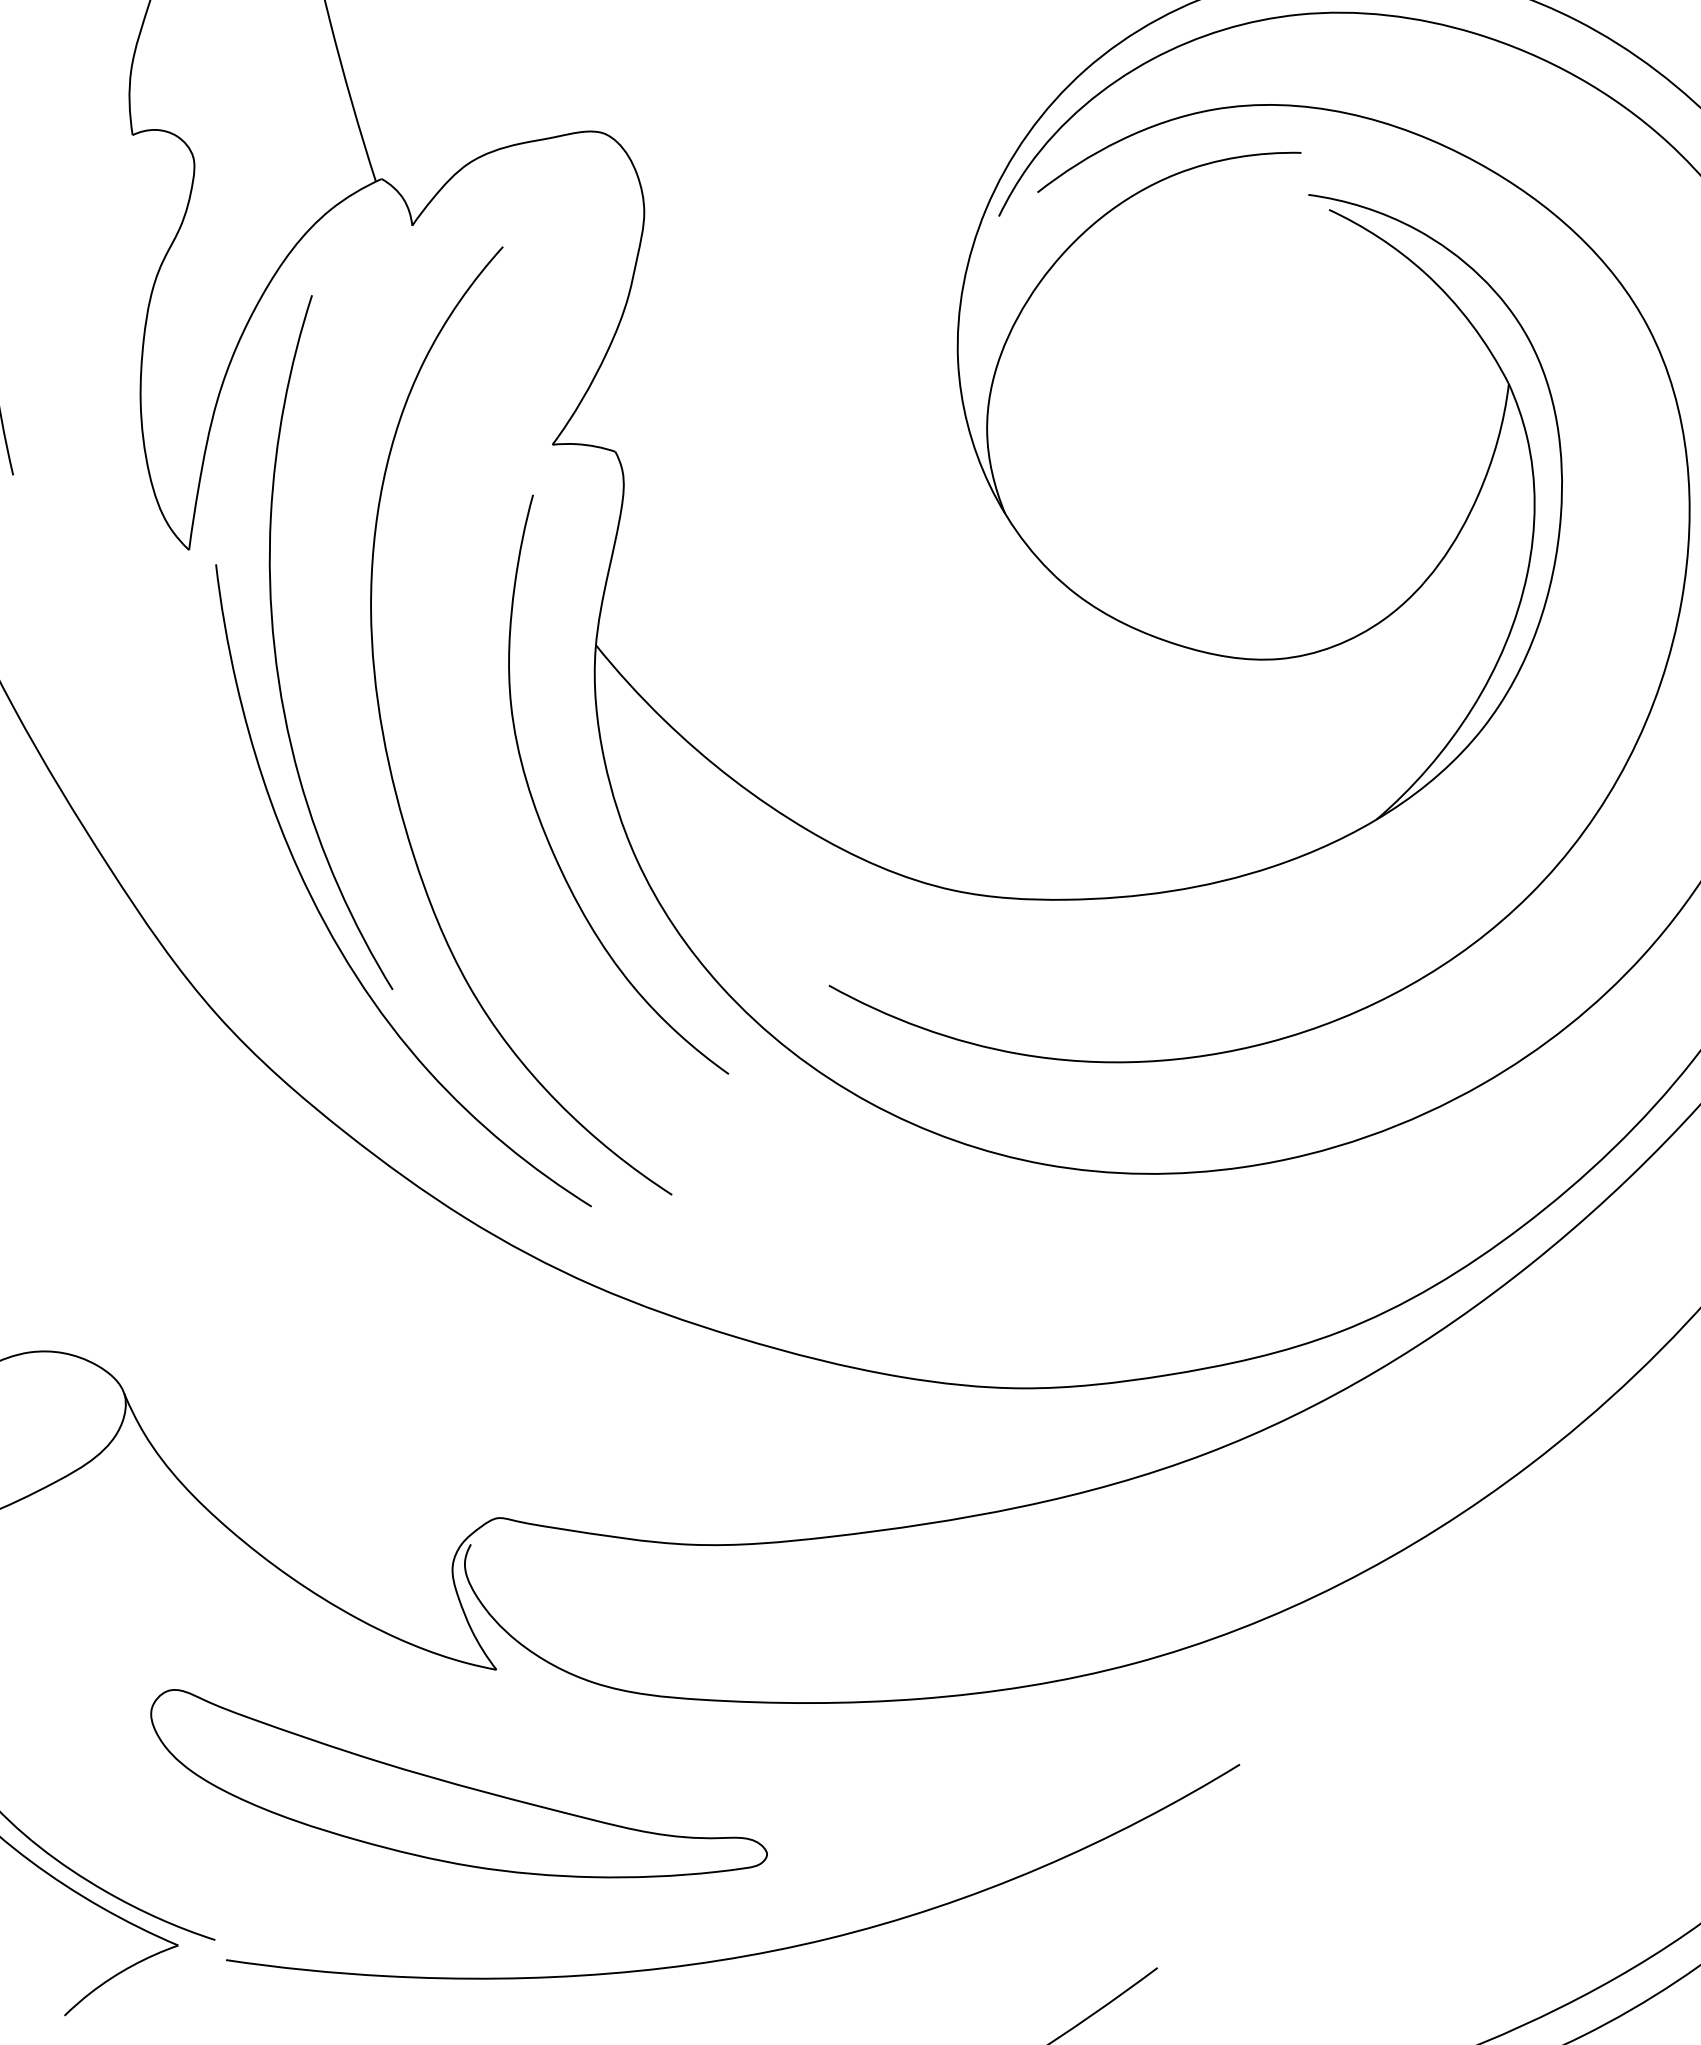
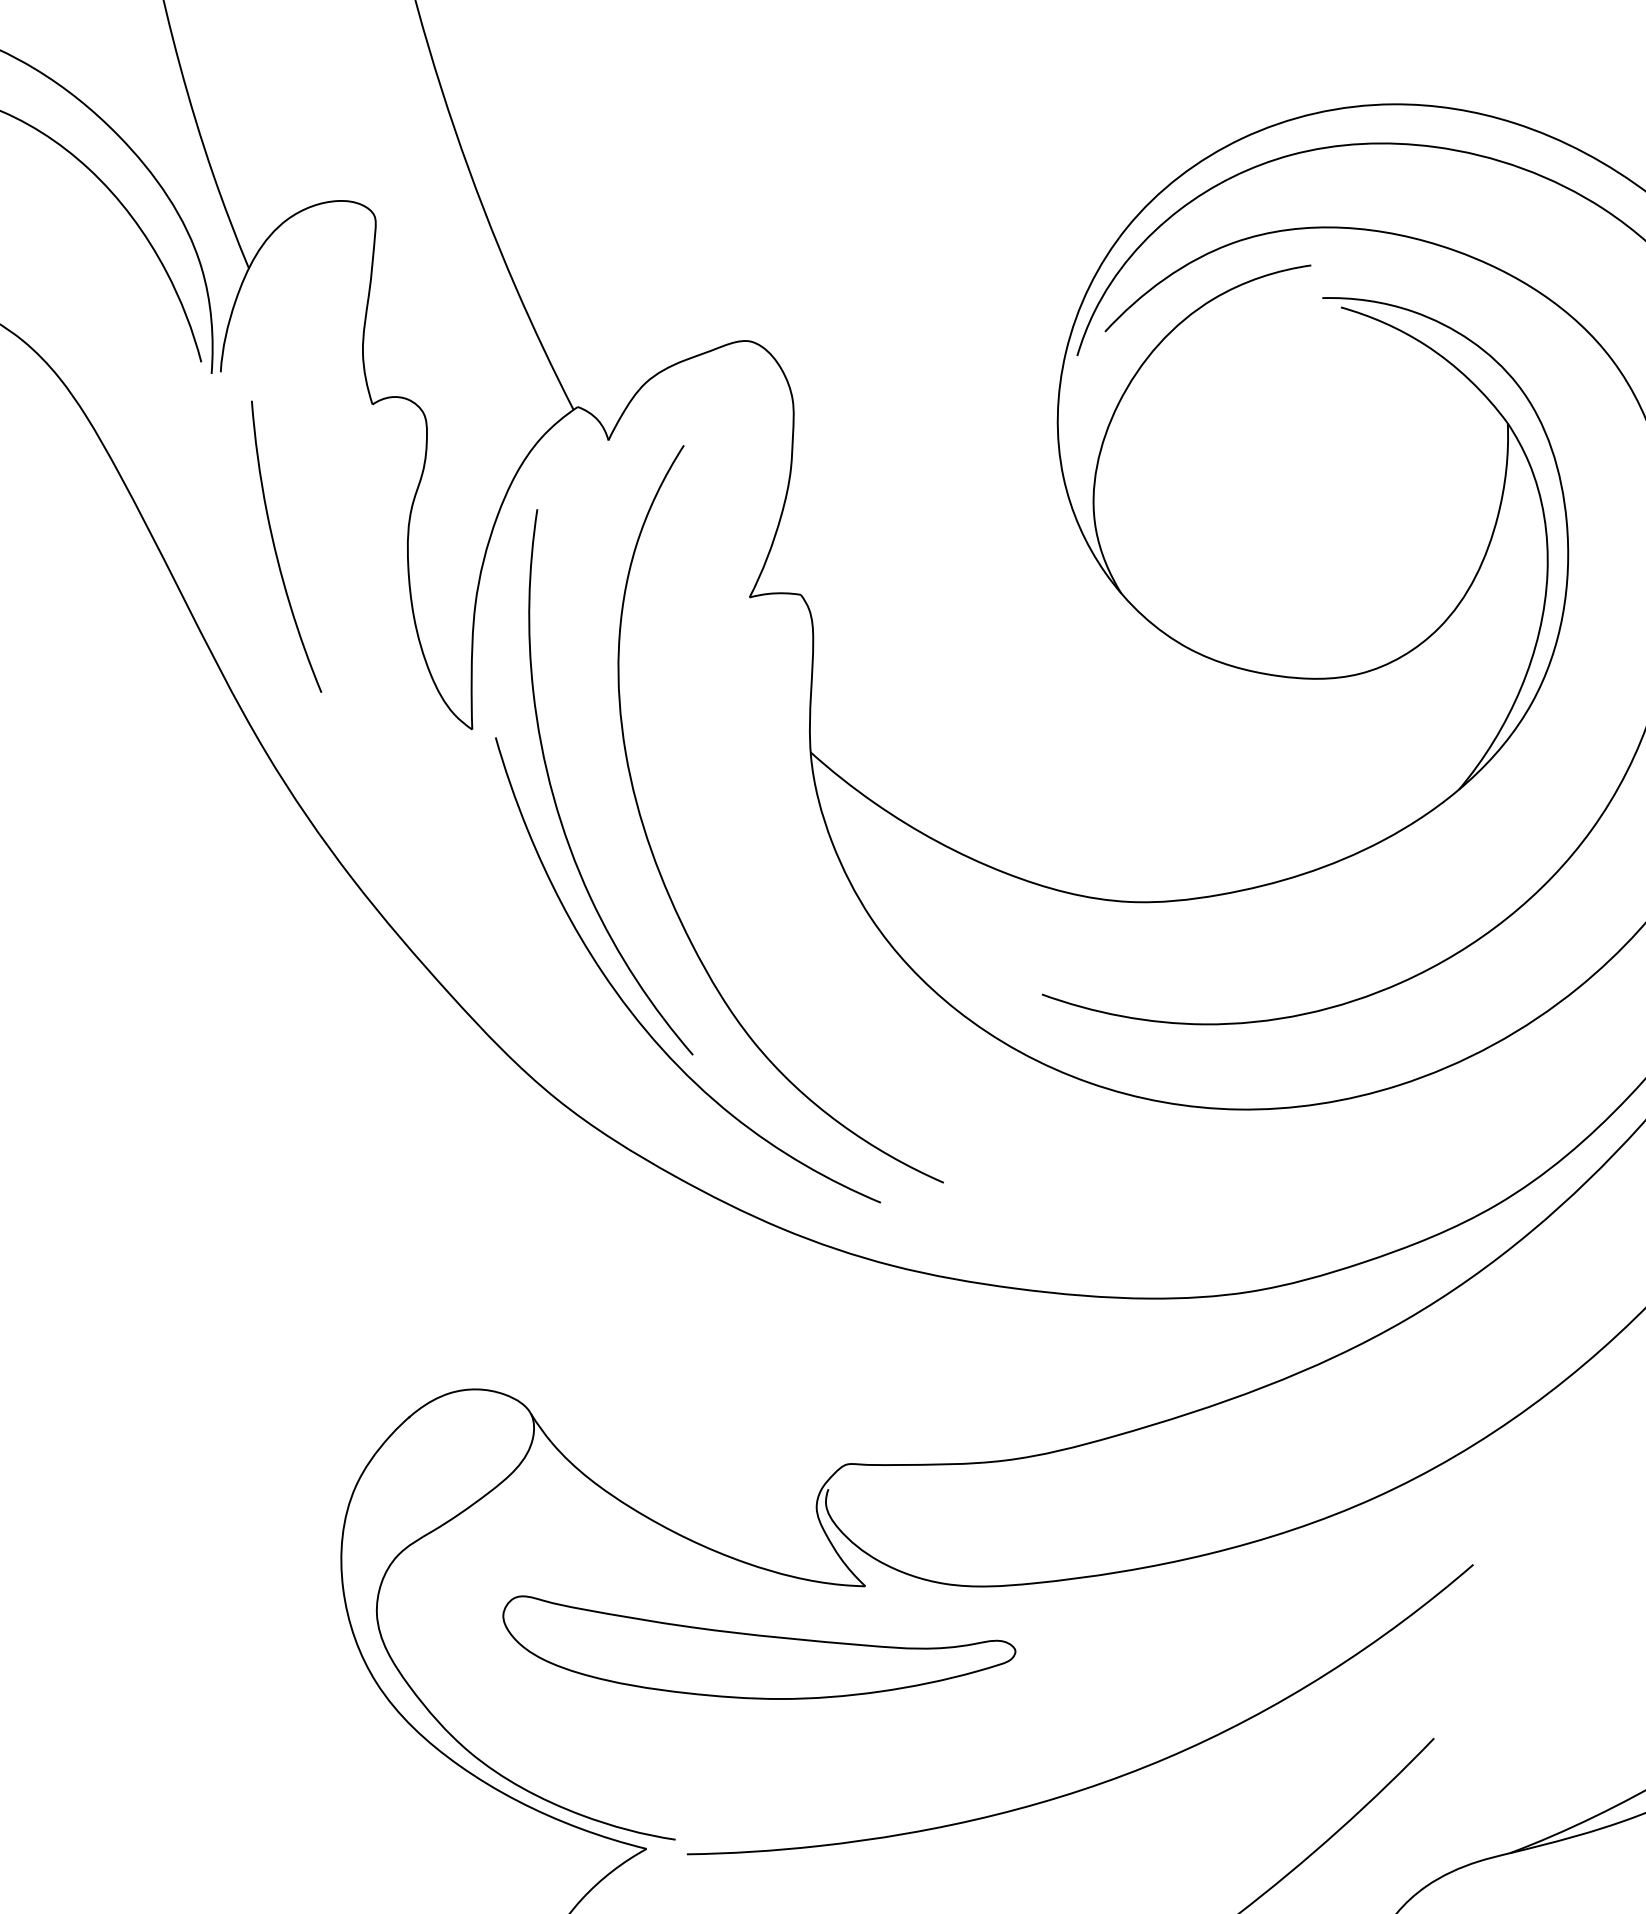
curve: (541, 821) -> (790, 900), removed
part: (456, 1799) -> (759, 1647), moved

